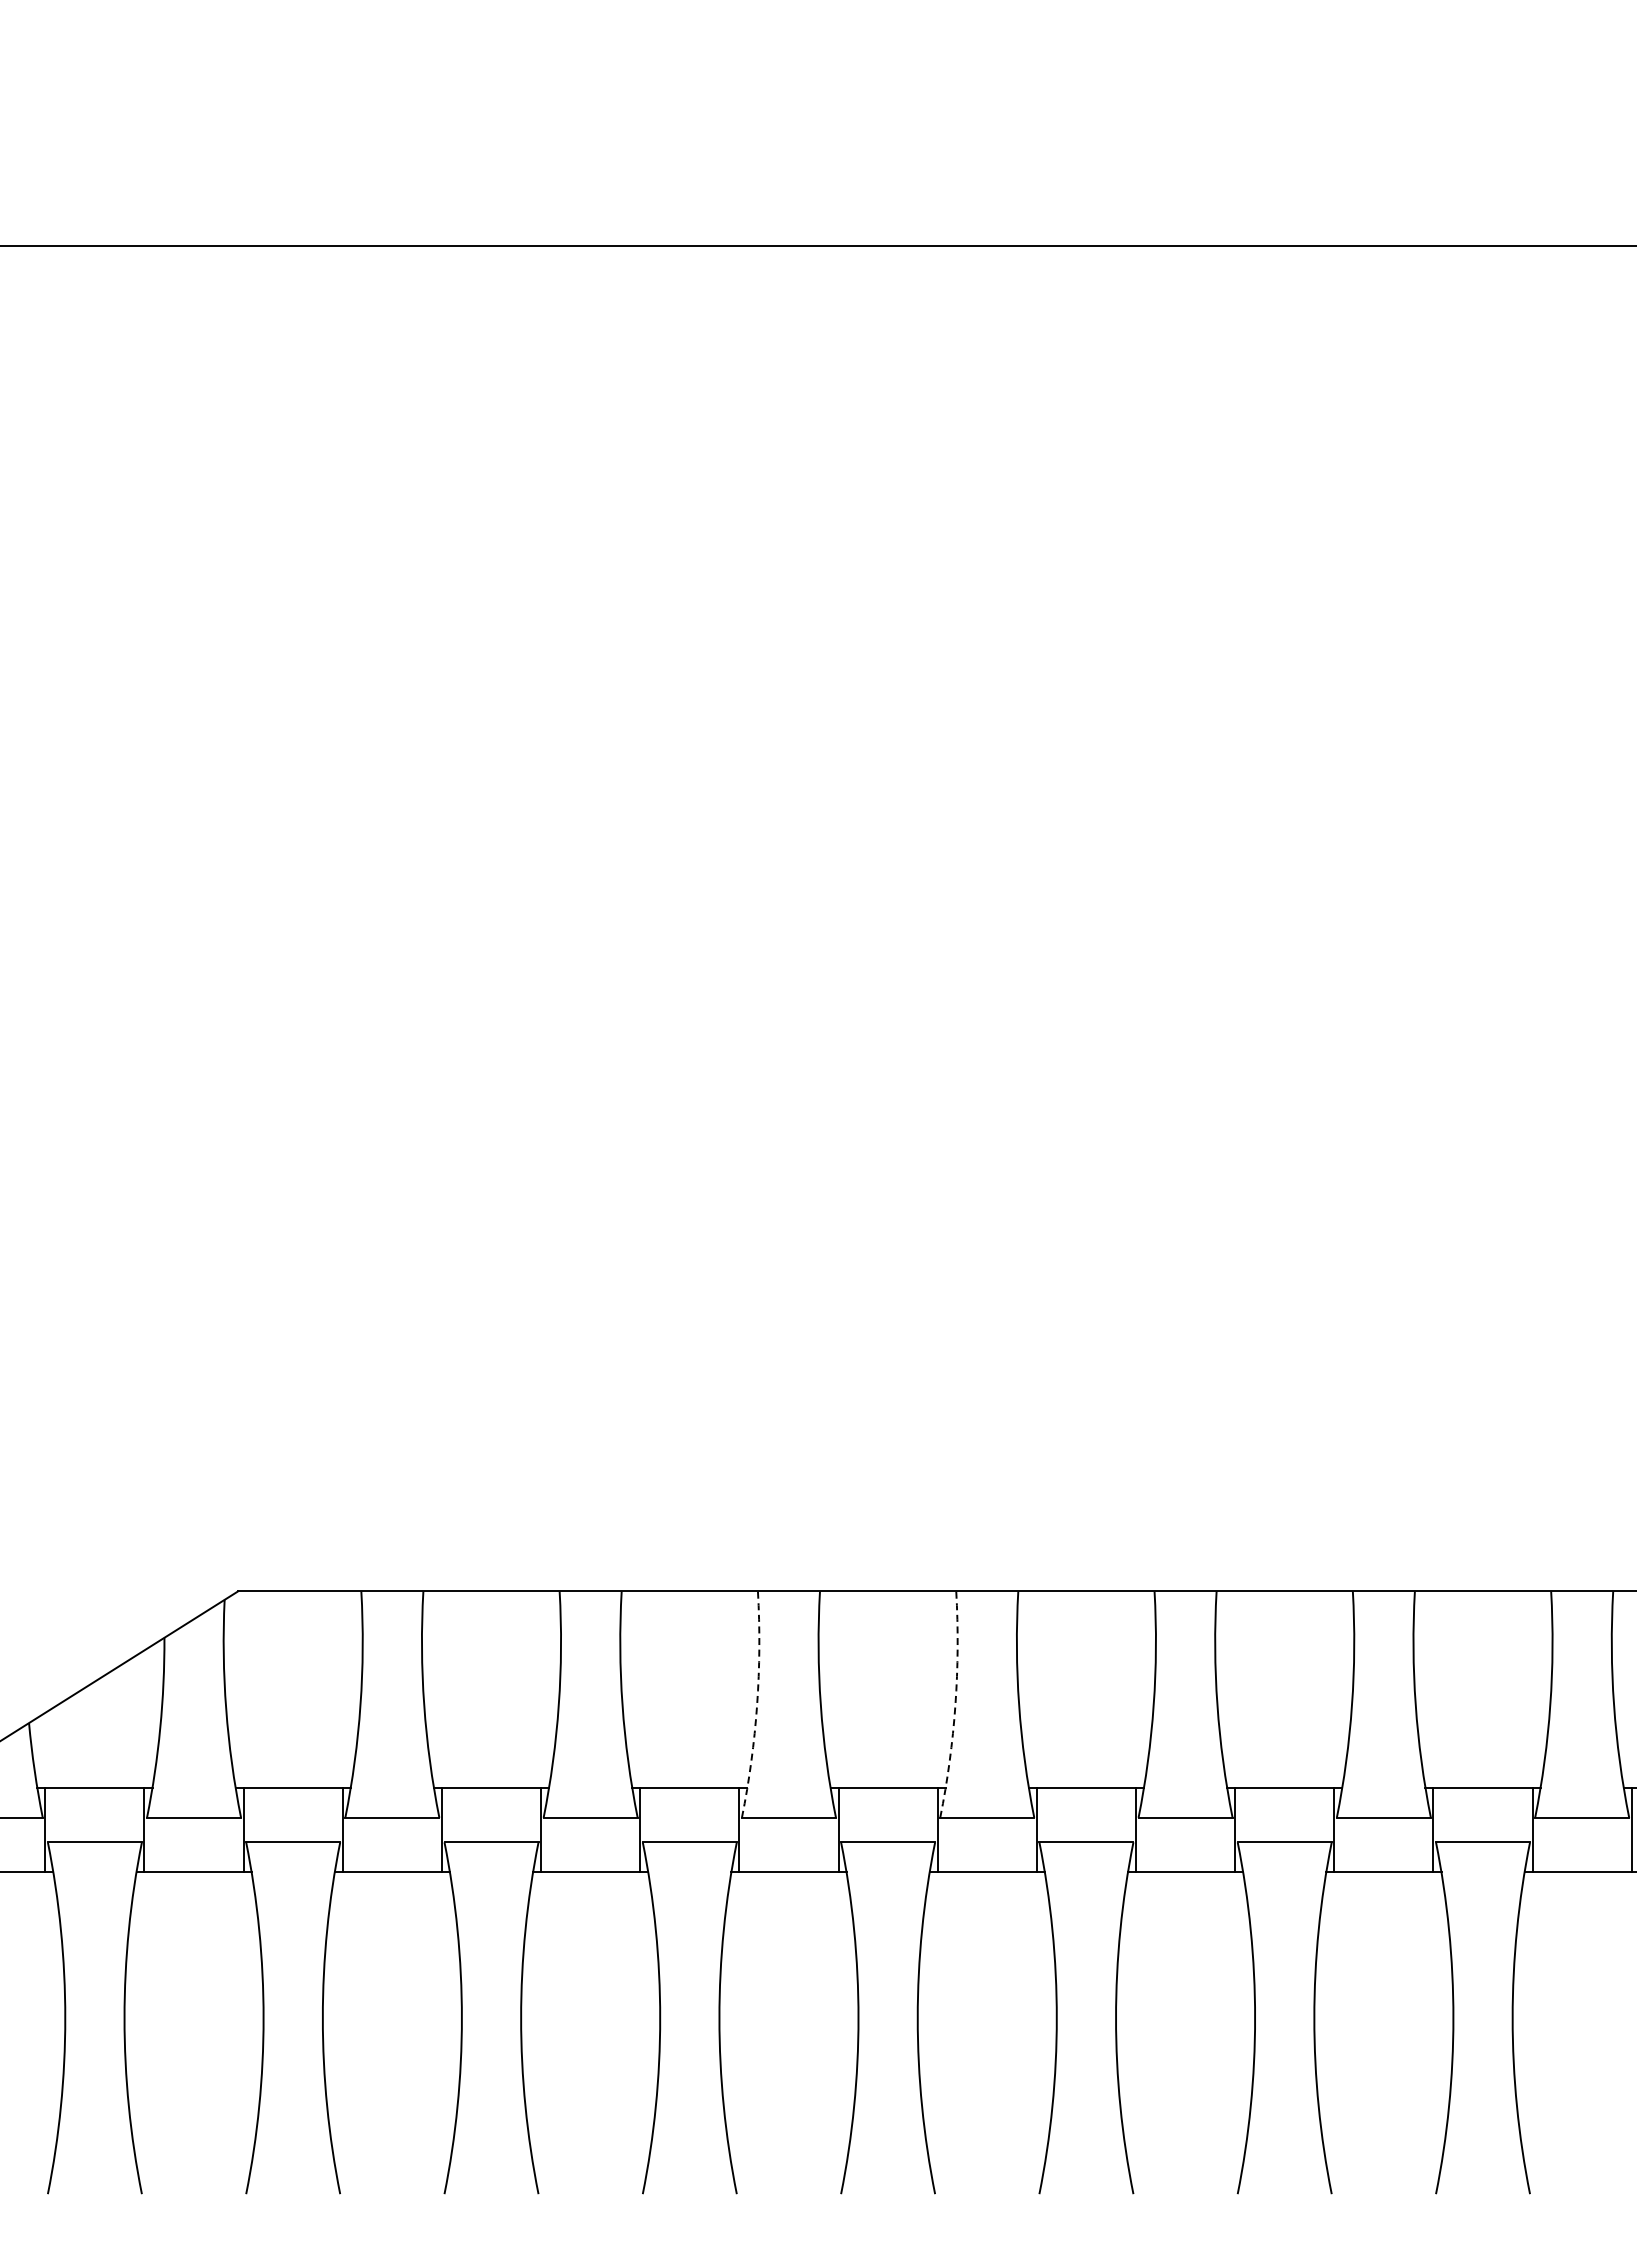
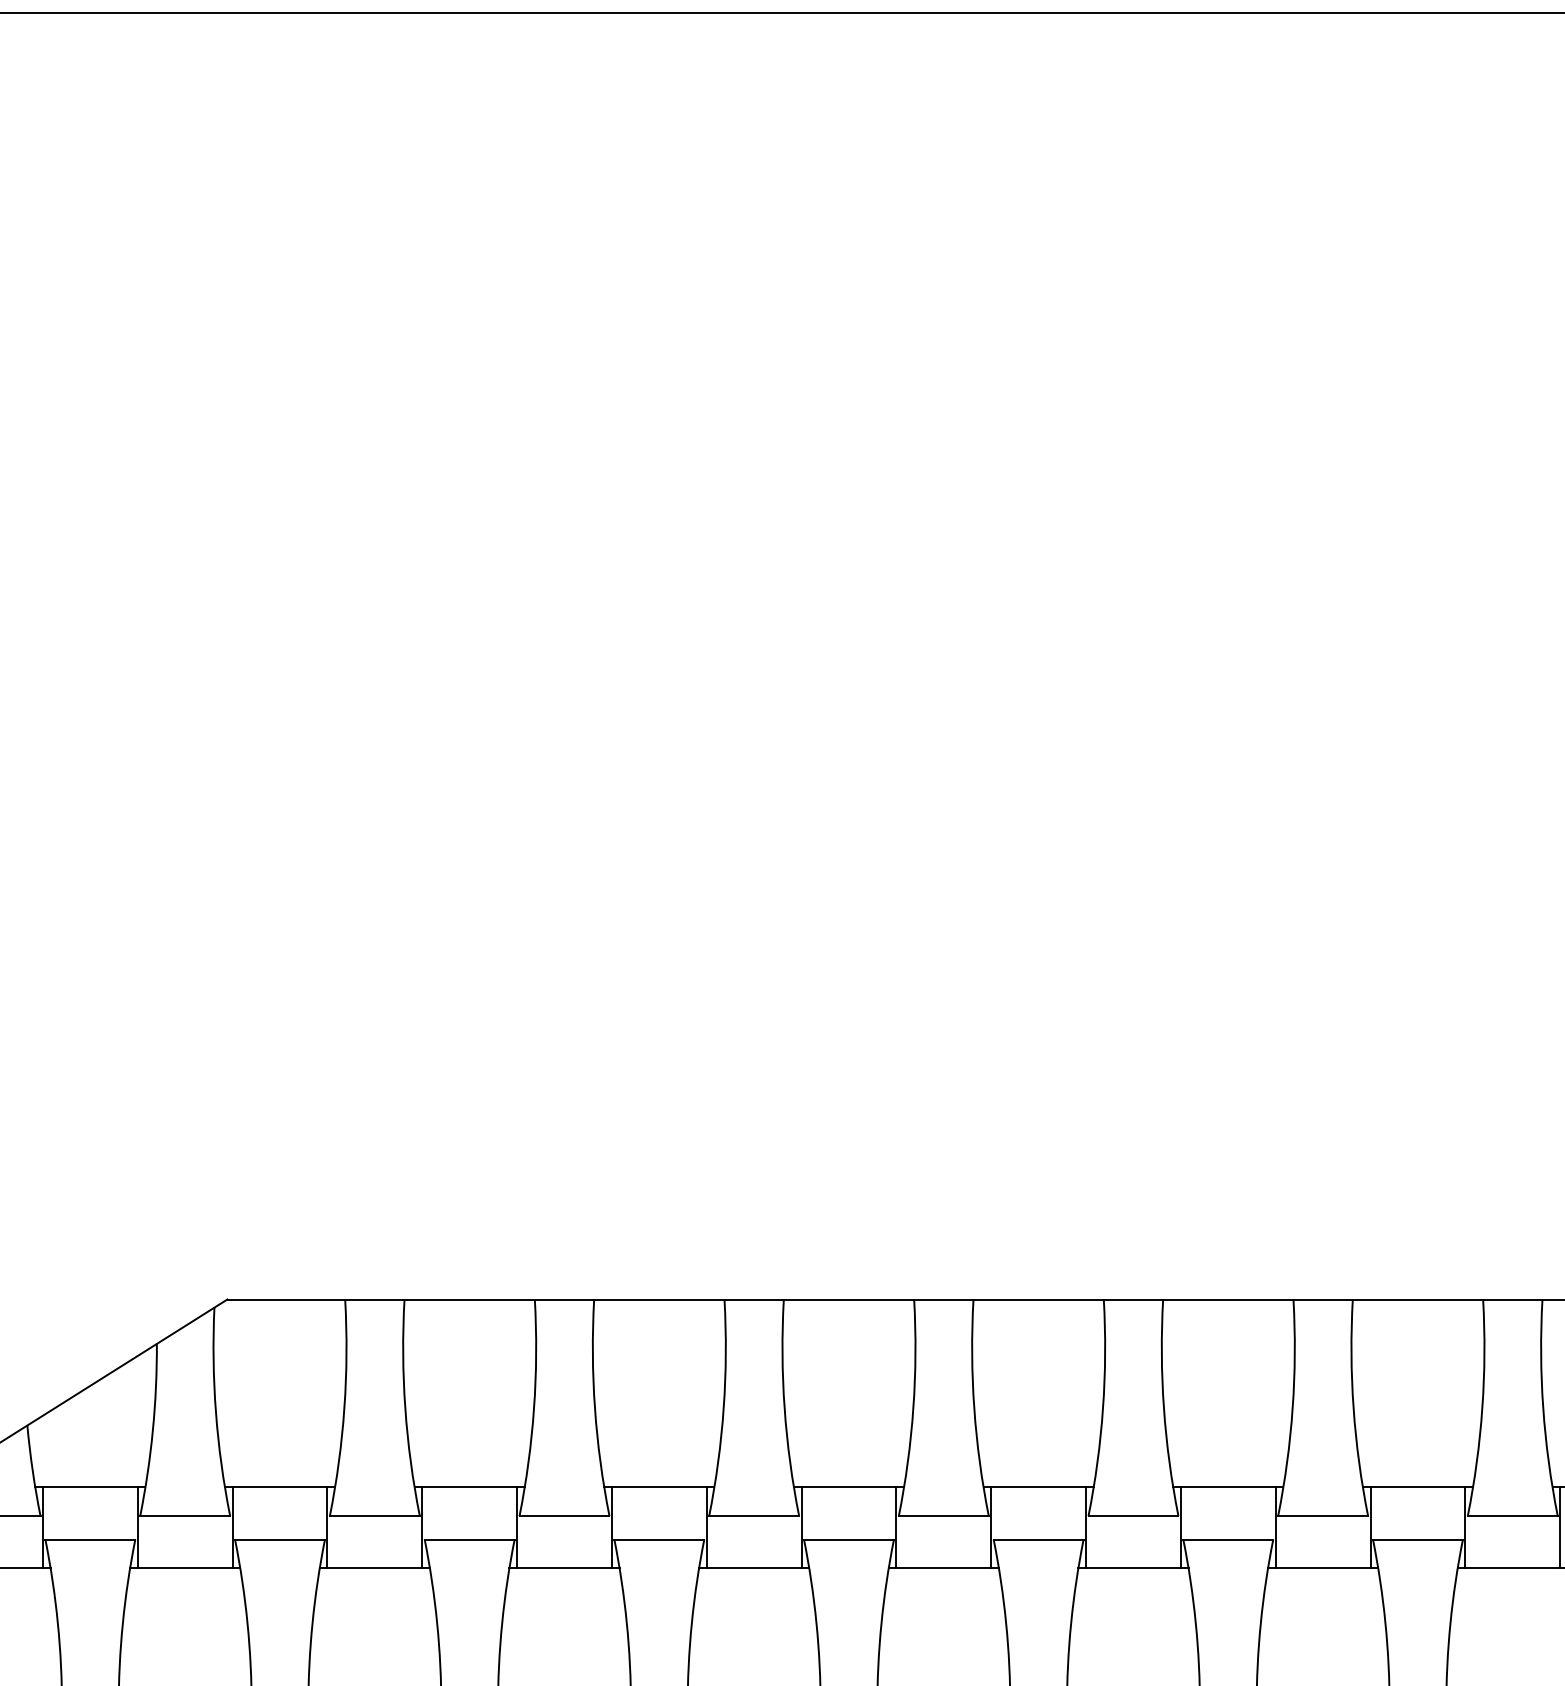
arc: (757, 1705) -> (724, 1408), dashed -> solid
arc: (955, 1705) -> (913, 1408), dashed -> solid

